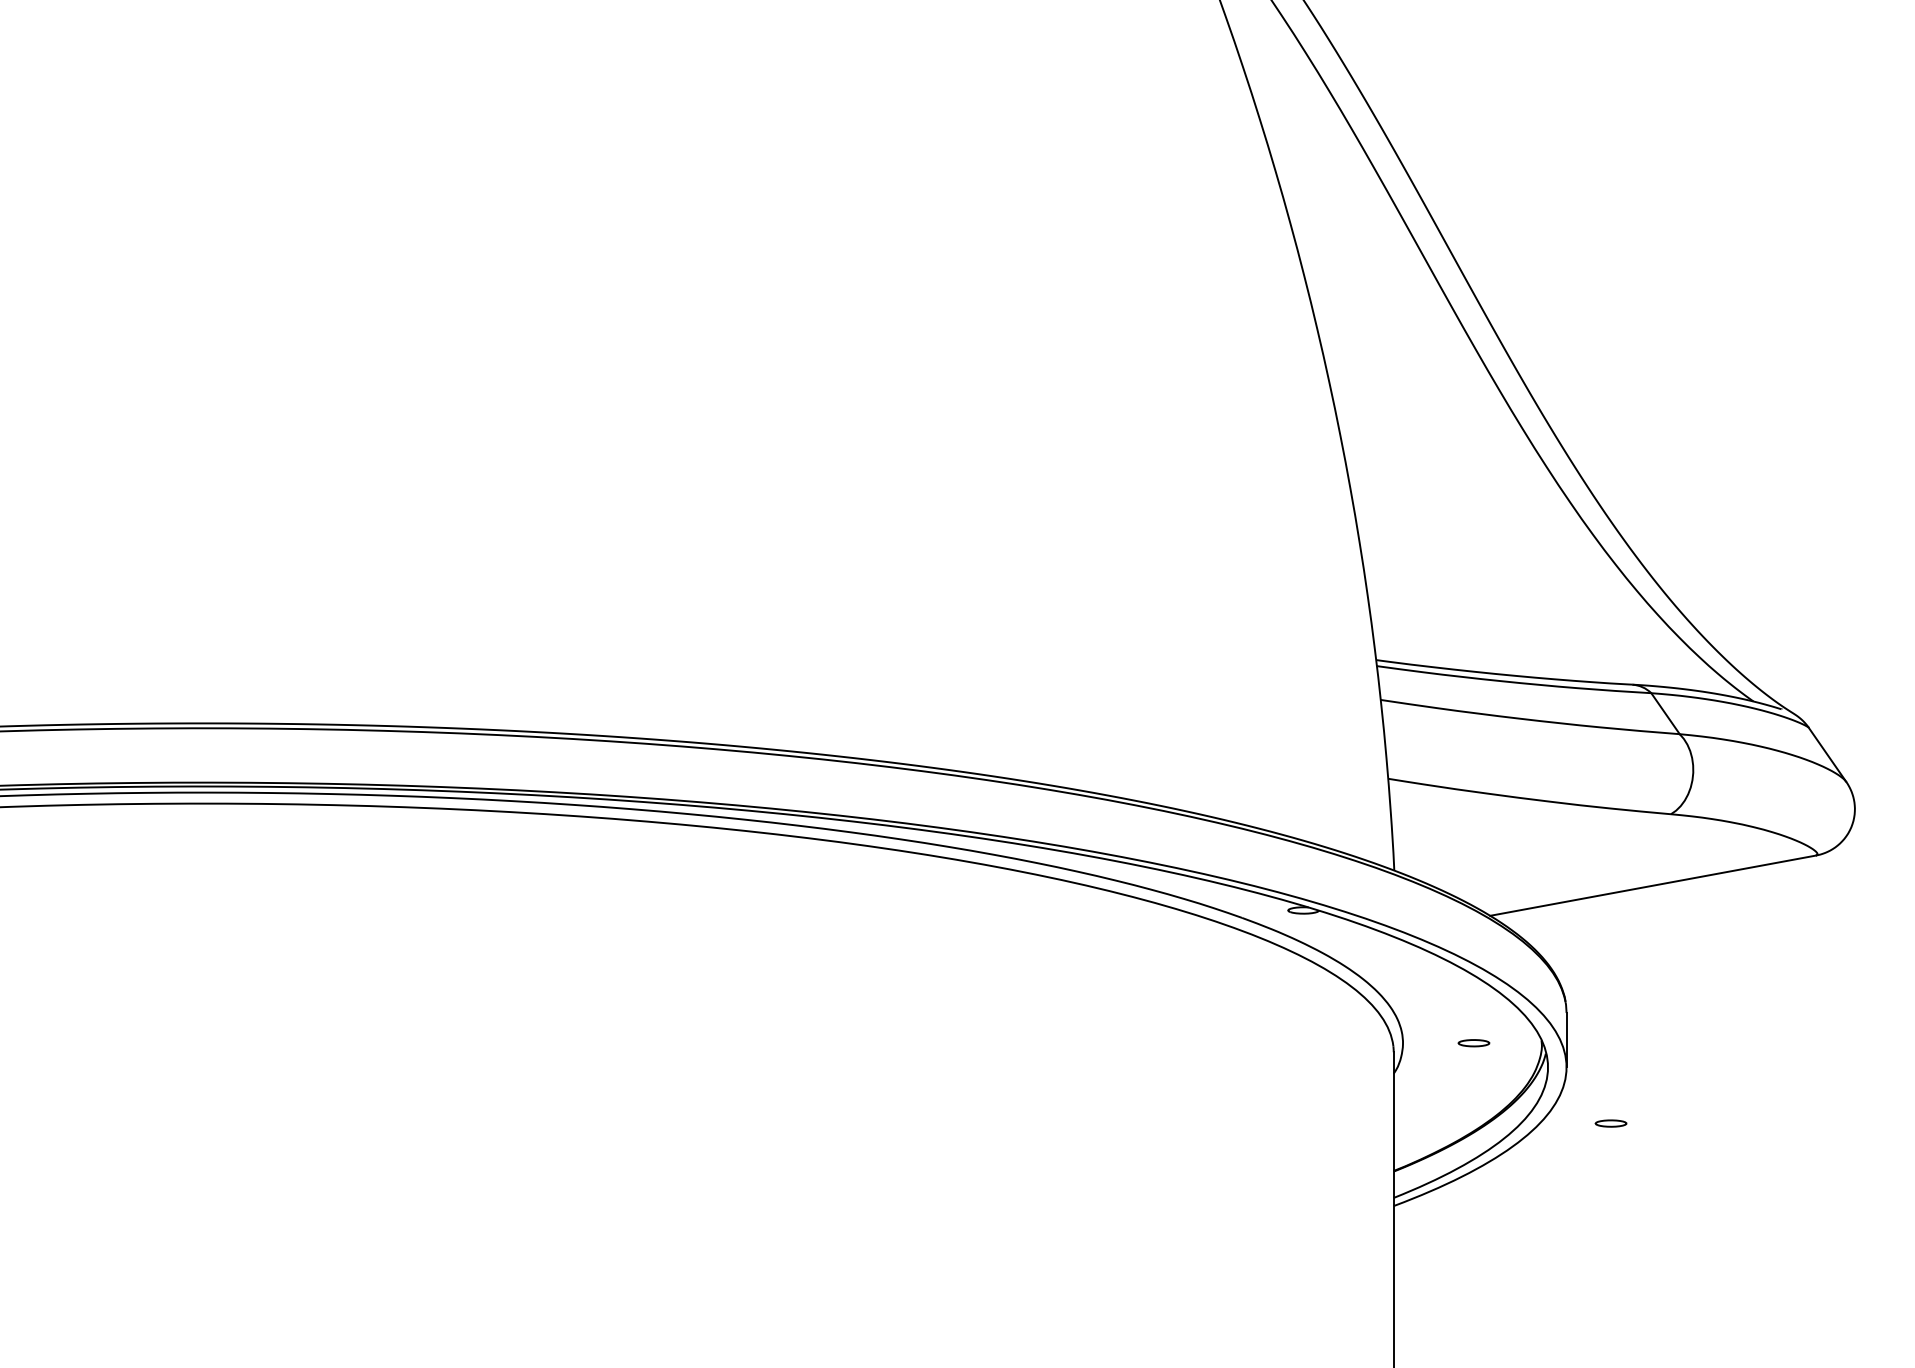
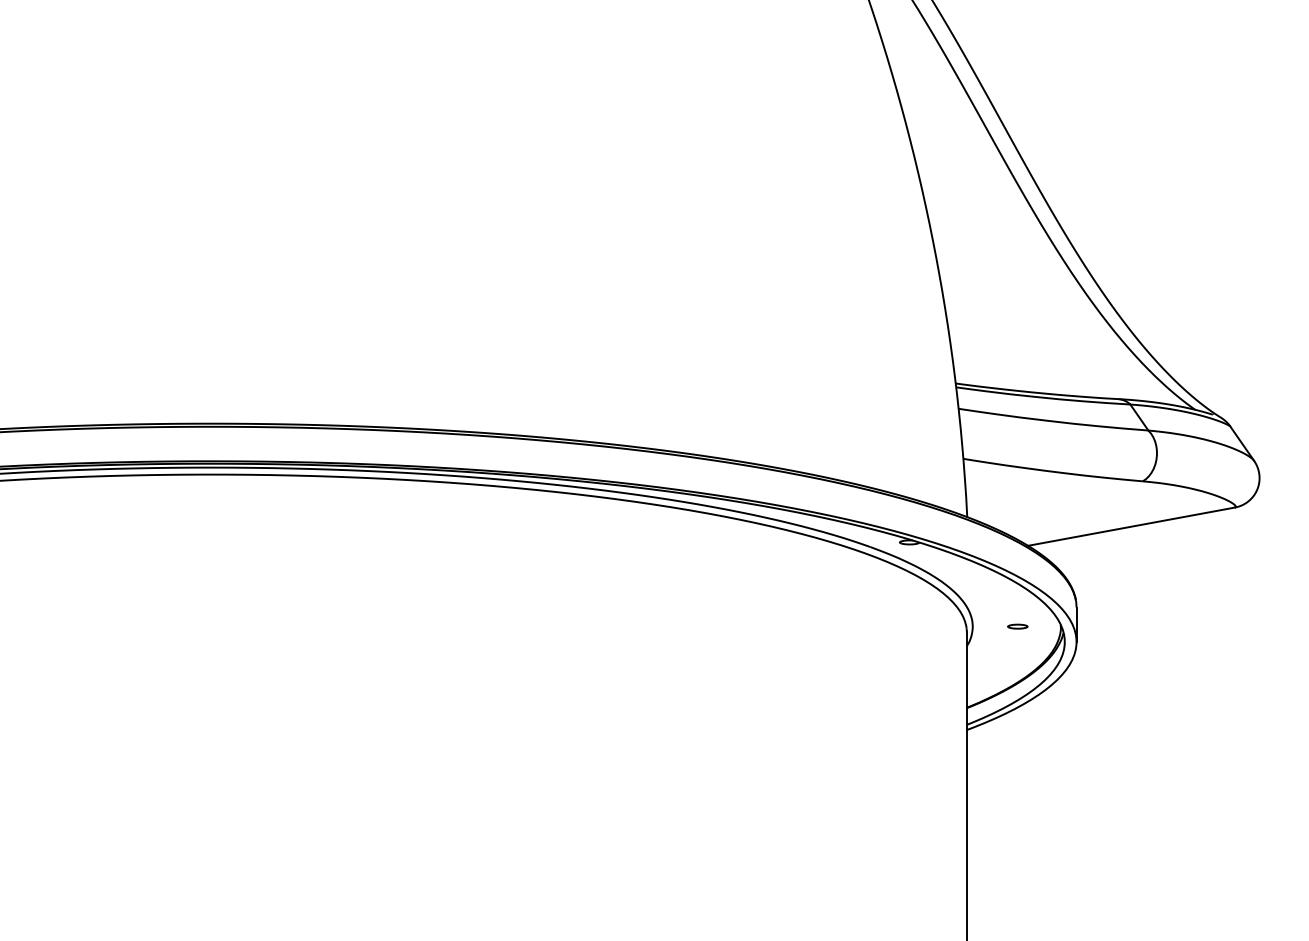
part: (1610, 1123) -> (1104, 677), removed

